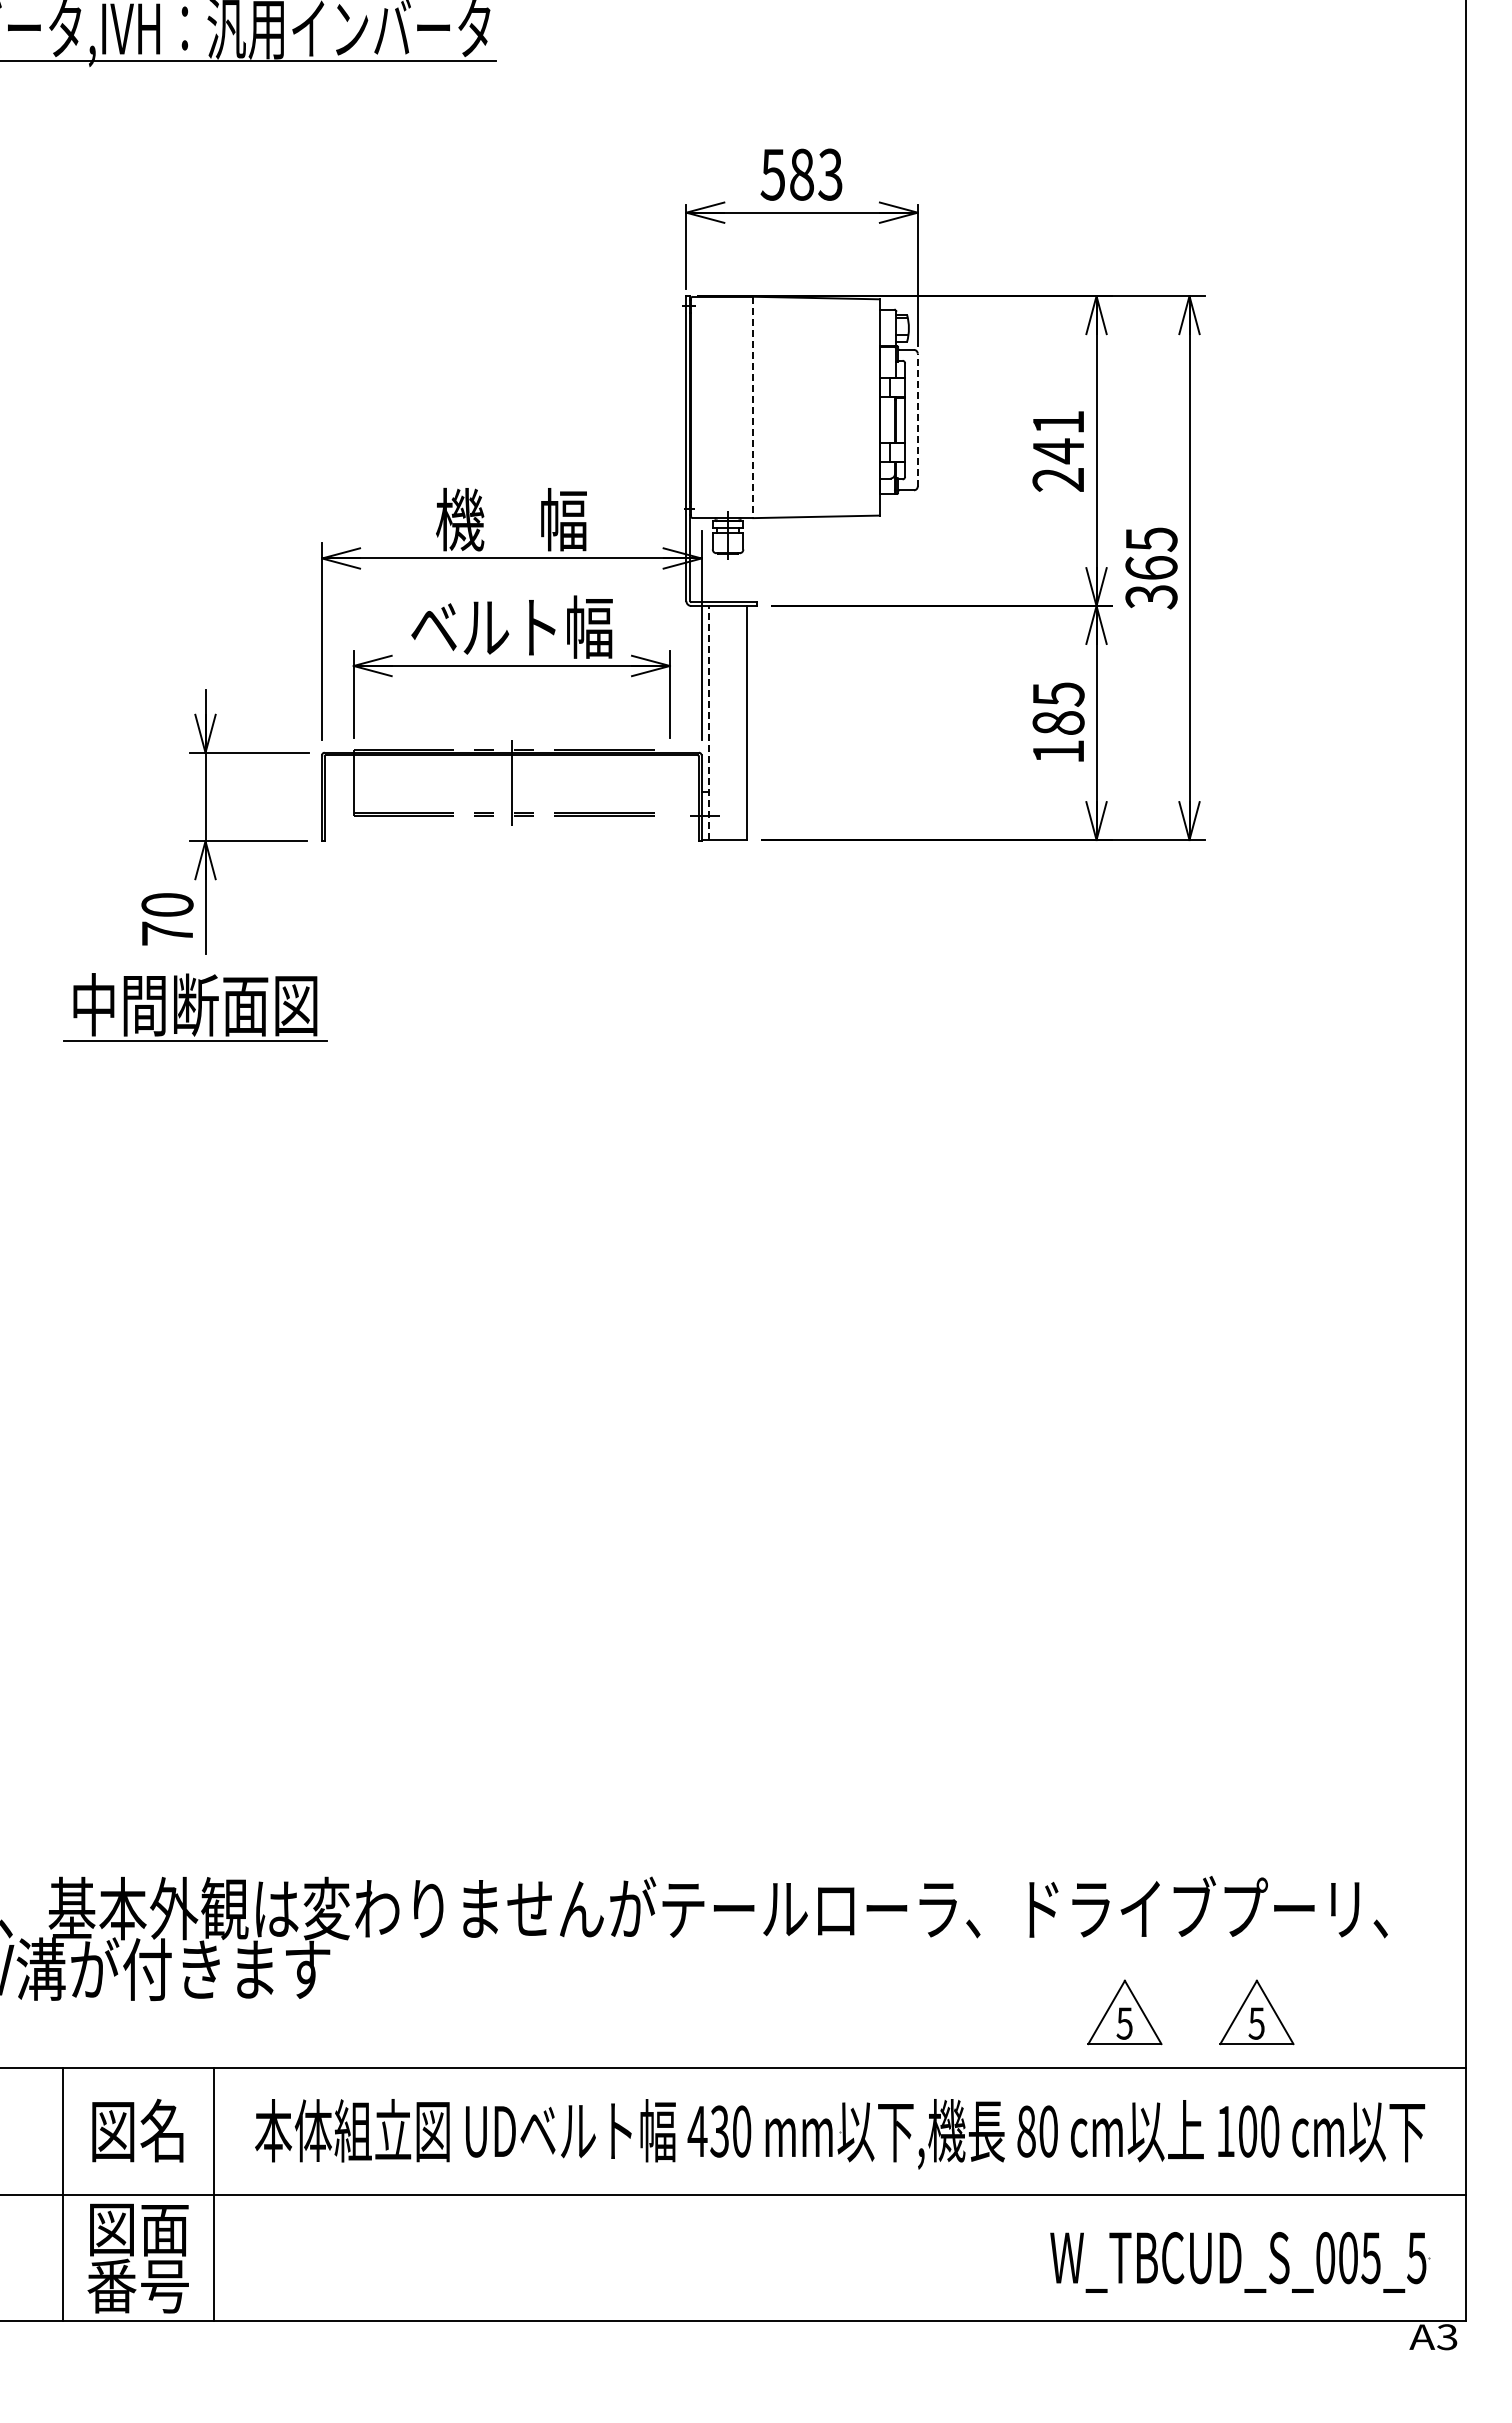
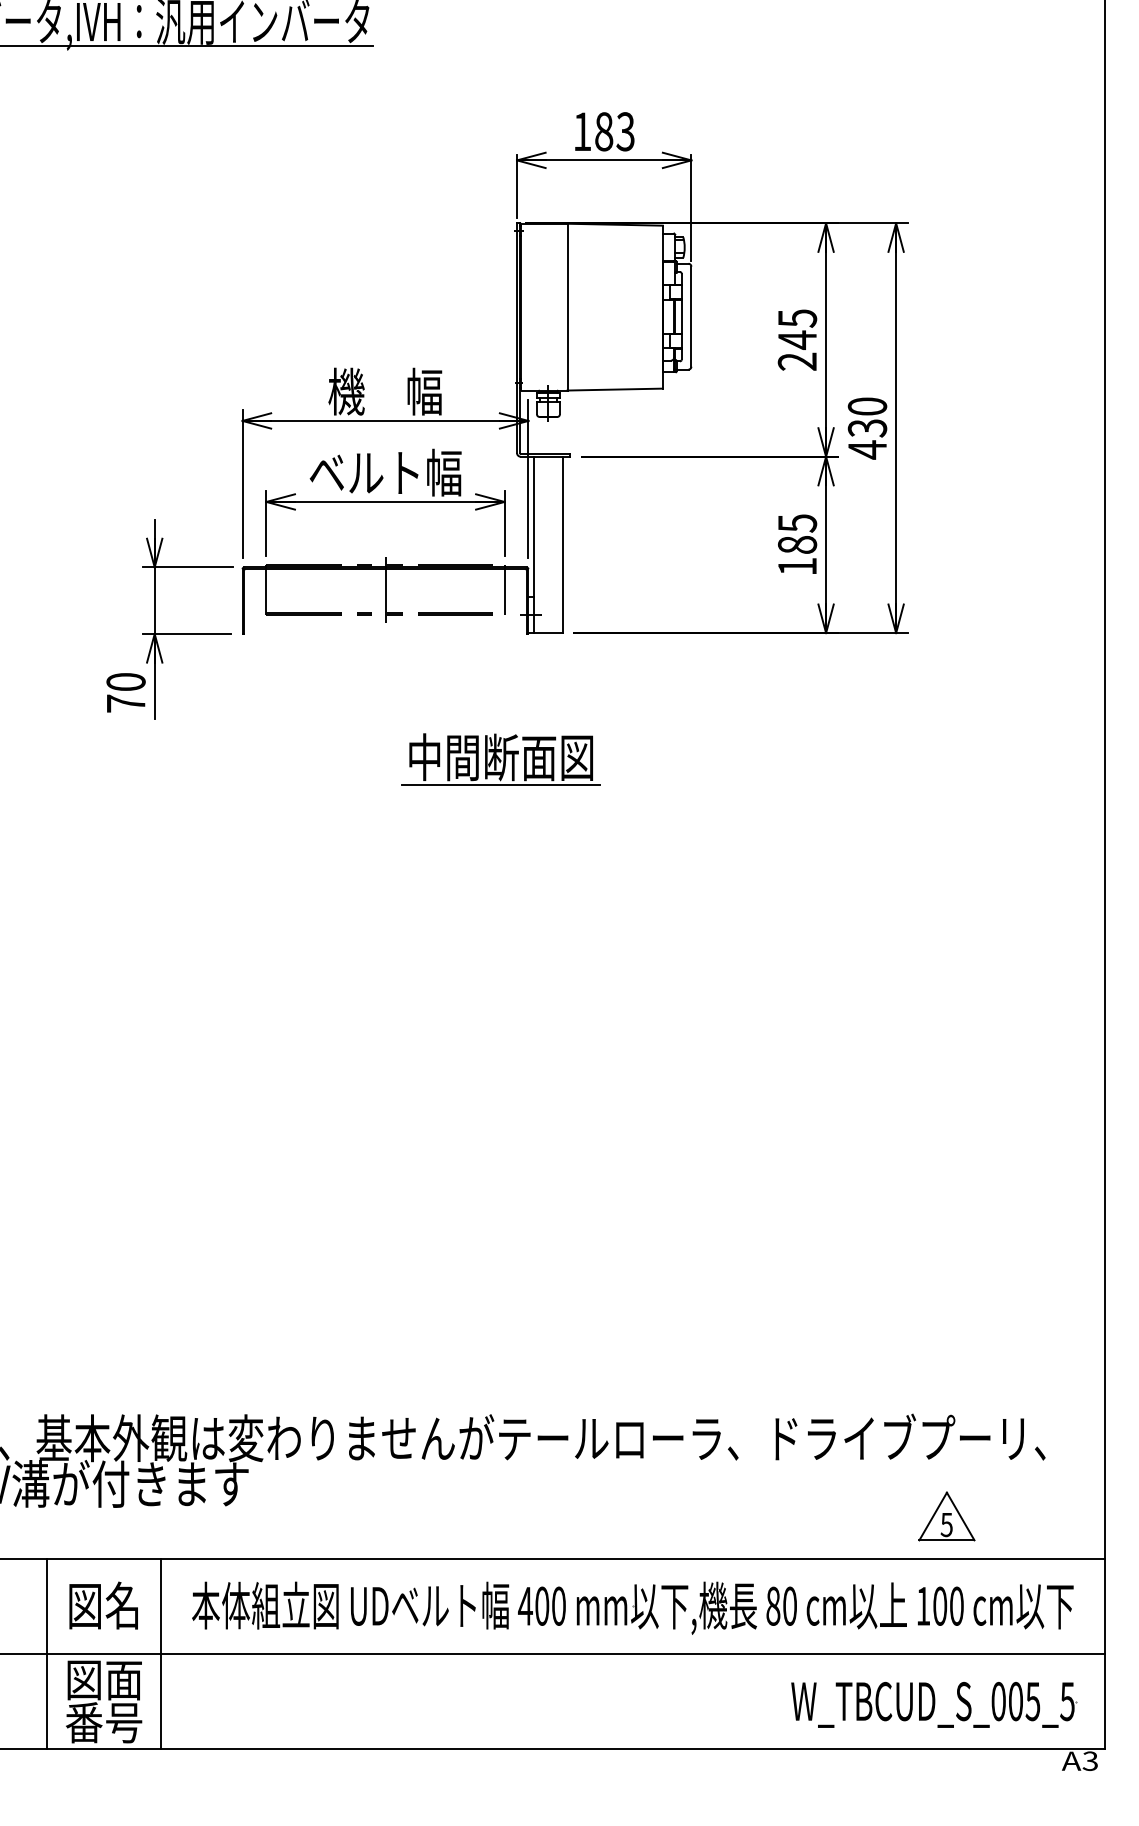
text: (772, 174) -> (581, 131), 583 -> 183
line: (753, 407) -> (567, 307), dashed -> solid
line: (917, 419) -> (691, 316), dashed -> solid
text: (1058, 422) -> (797, 318), 241 -> 245
text: (1151, 568) -> (867, 428), 365 -> 430
line: (709, 723) -> (534, 545), dashed -> solid
line: (669, 782) -> (504, 589), added
part: (195, 1007) -> (501, 759), moved
part: (1124, 2012) -> (847, 1516), removed
text: (719, 2131) -> (541, 1606), 430 -> 400

